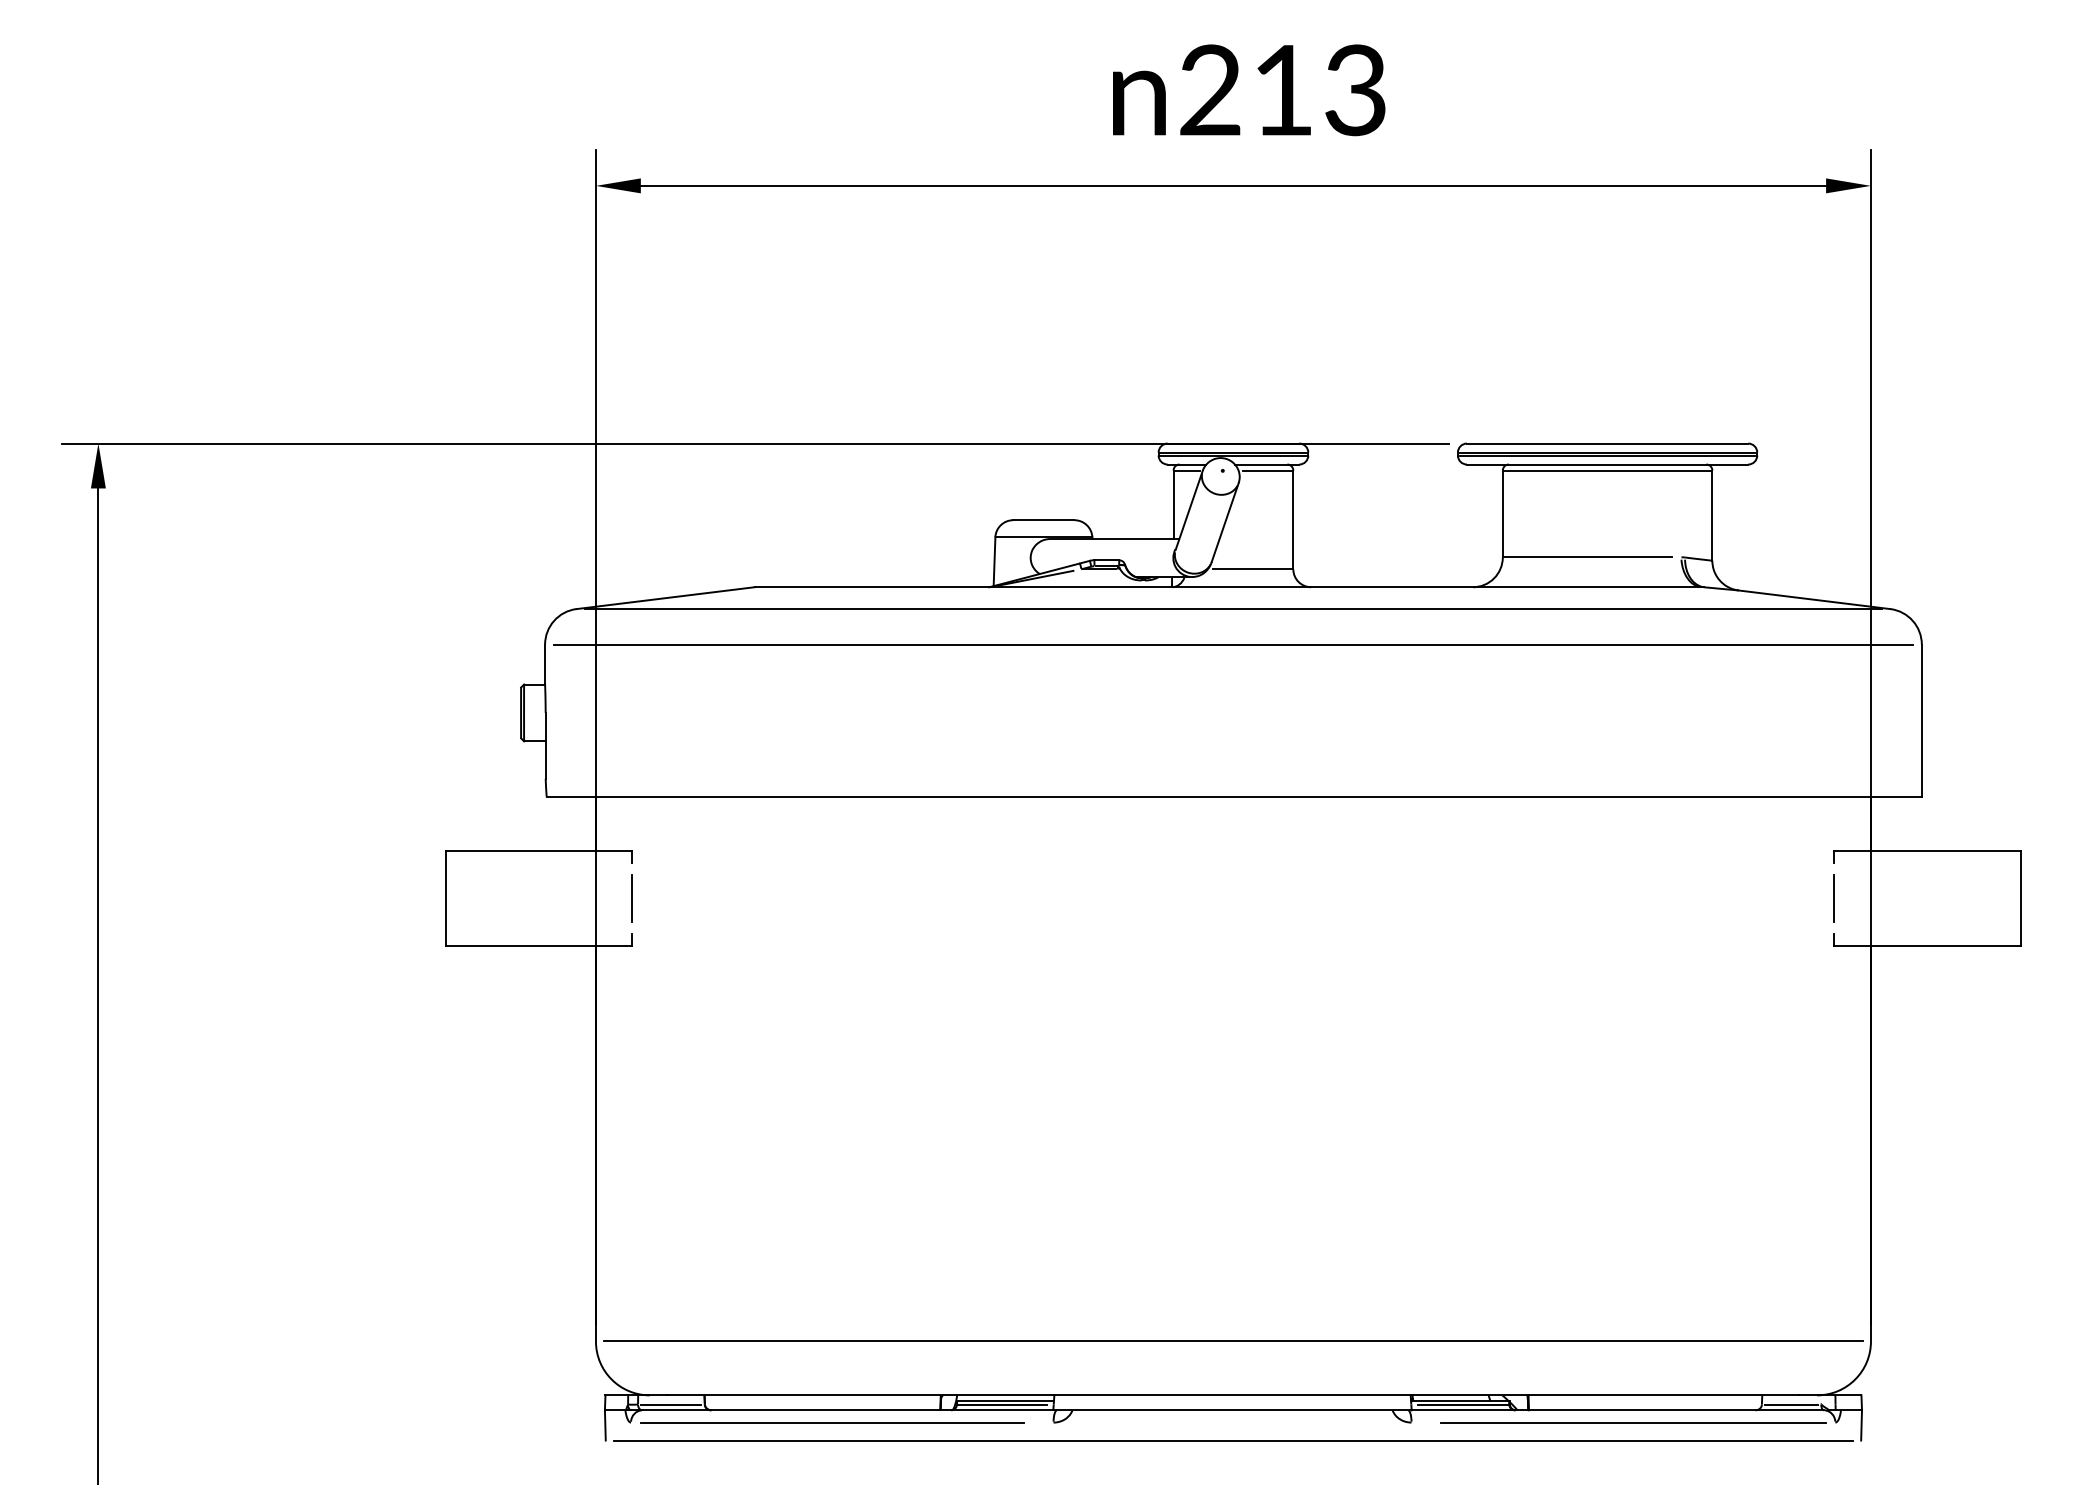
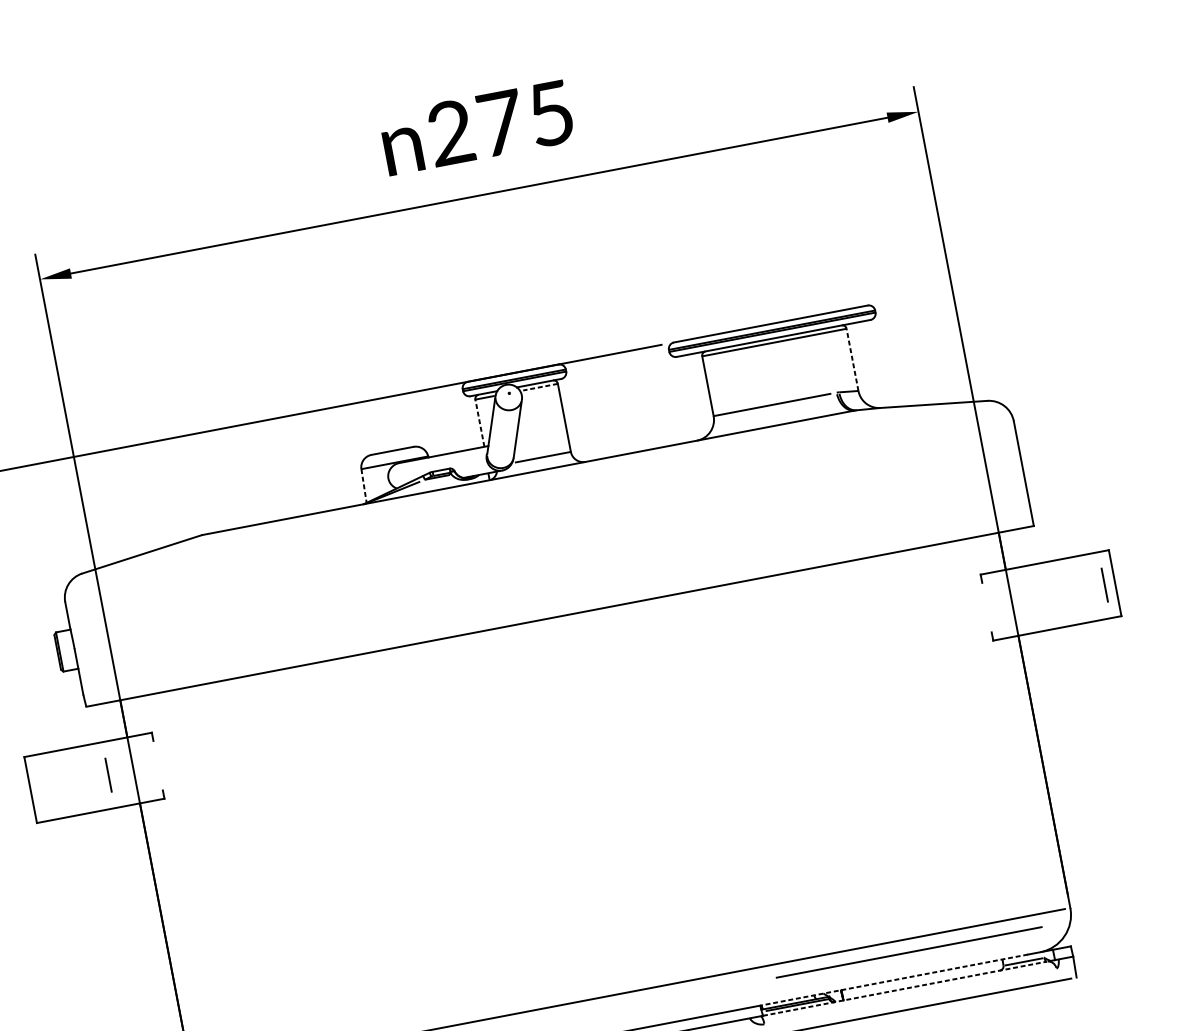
text: (1319, 90) -> (525, 118), 213 -> 275
line: (1267, 470) -> (540, 387), solid -> dashed
line: (1173, 504) -> (479, 423), solid -> dashed
line: (1712, 515) -> (852, 359), solid -> dashed
line: (994, 562) -> (364, 486), solid -> dashed
line: (1233, 609) -> (534, 487), removed
line: (1233, 644) -> (539, 511), removed
line: (631, 898) -> (108, 775), moved
line: (1833, 898) -> (1104, 585), moved
line: (1604, 1395) -> (893, 980), solid -> dashed
line: (1618, 1410) -> (905, 988), solid -> dashed
line: (1633, 1422) -> (909, 952), moved

